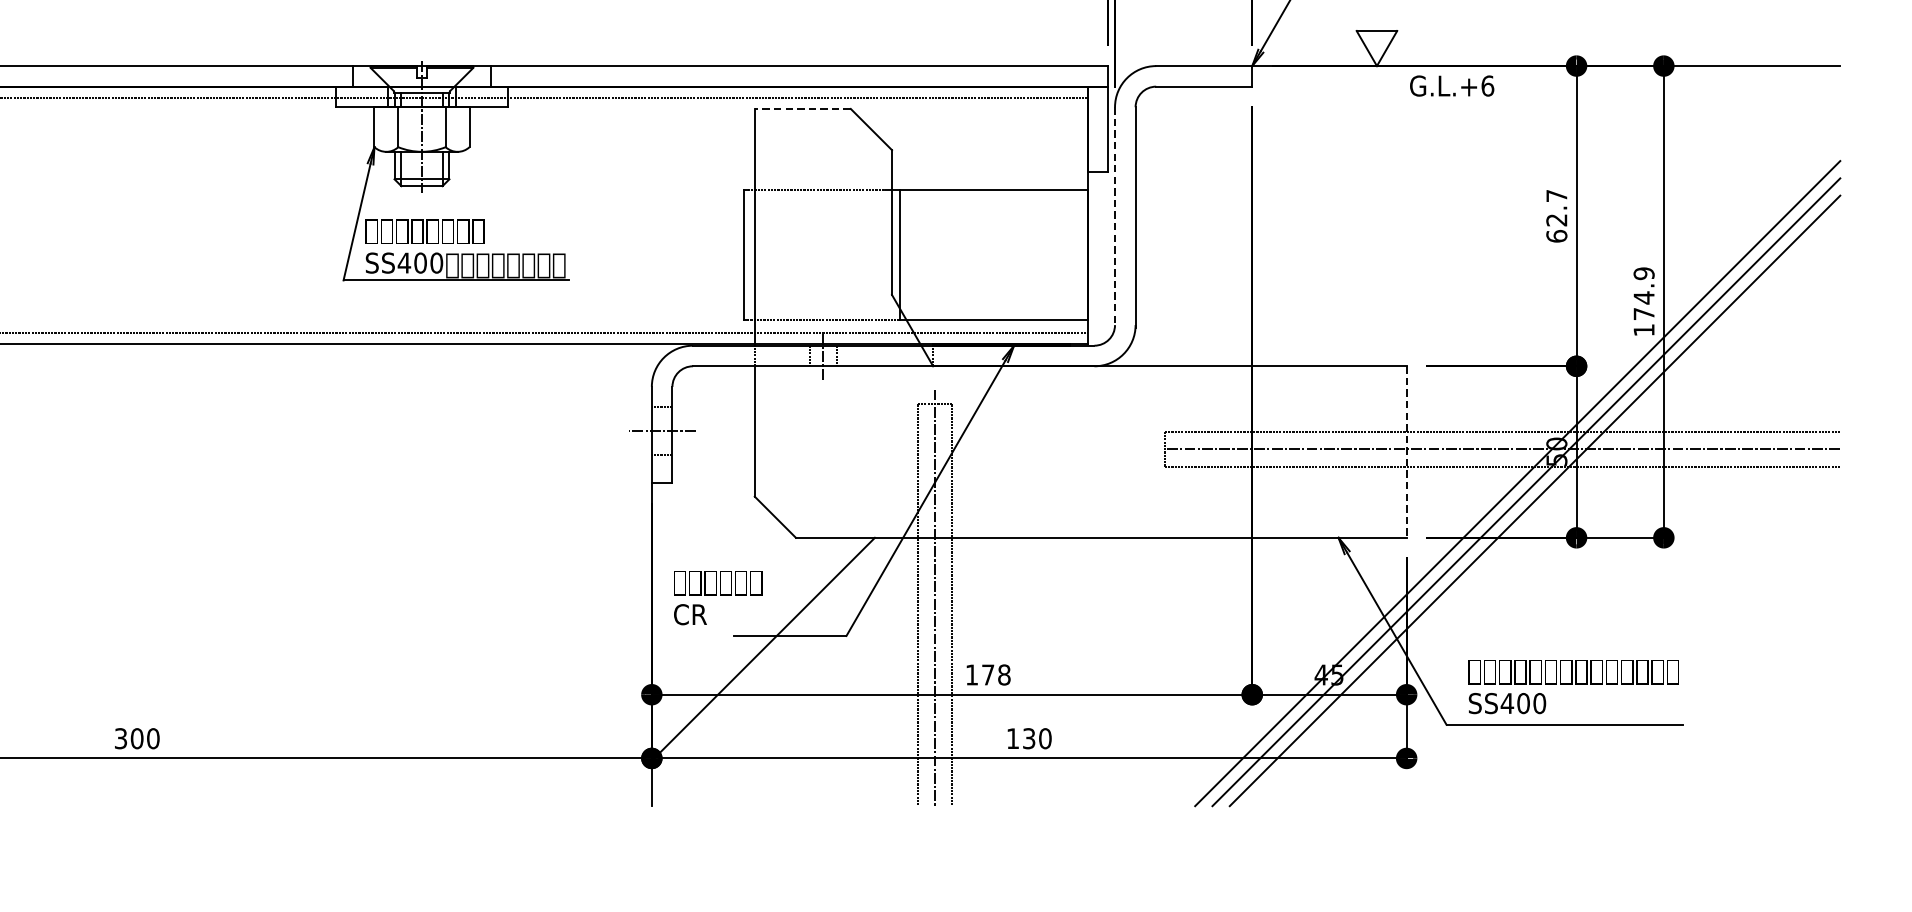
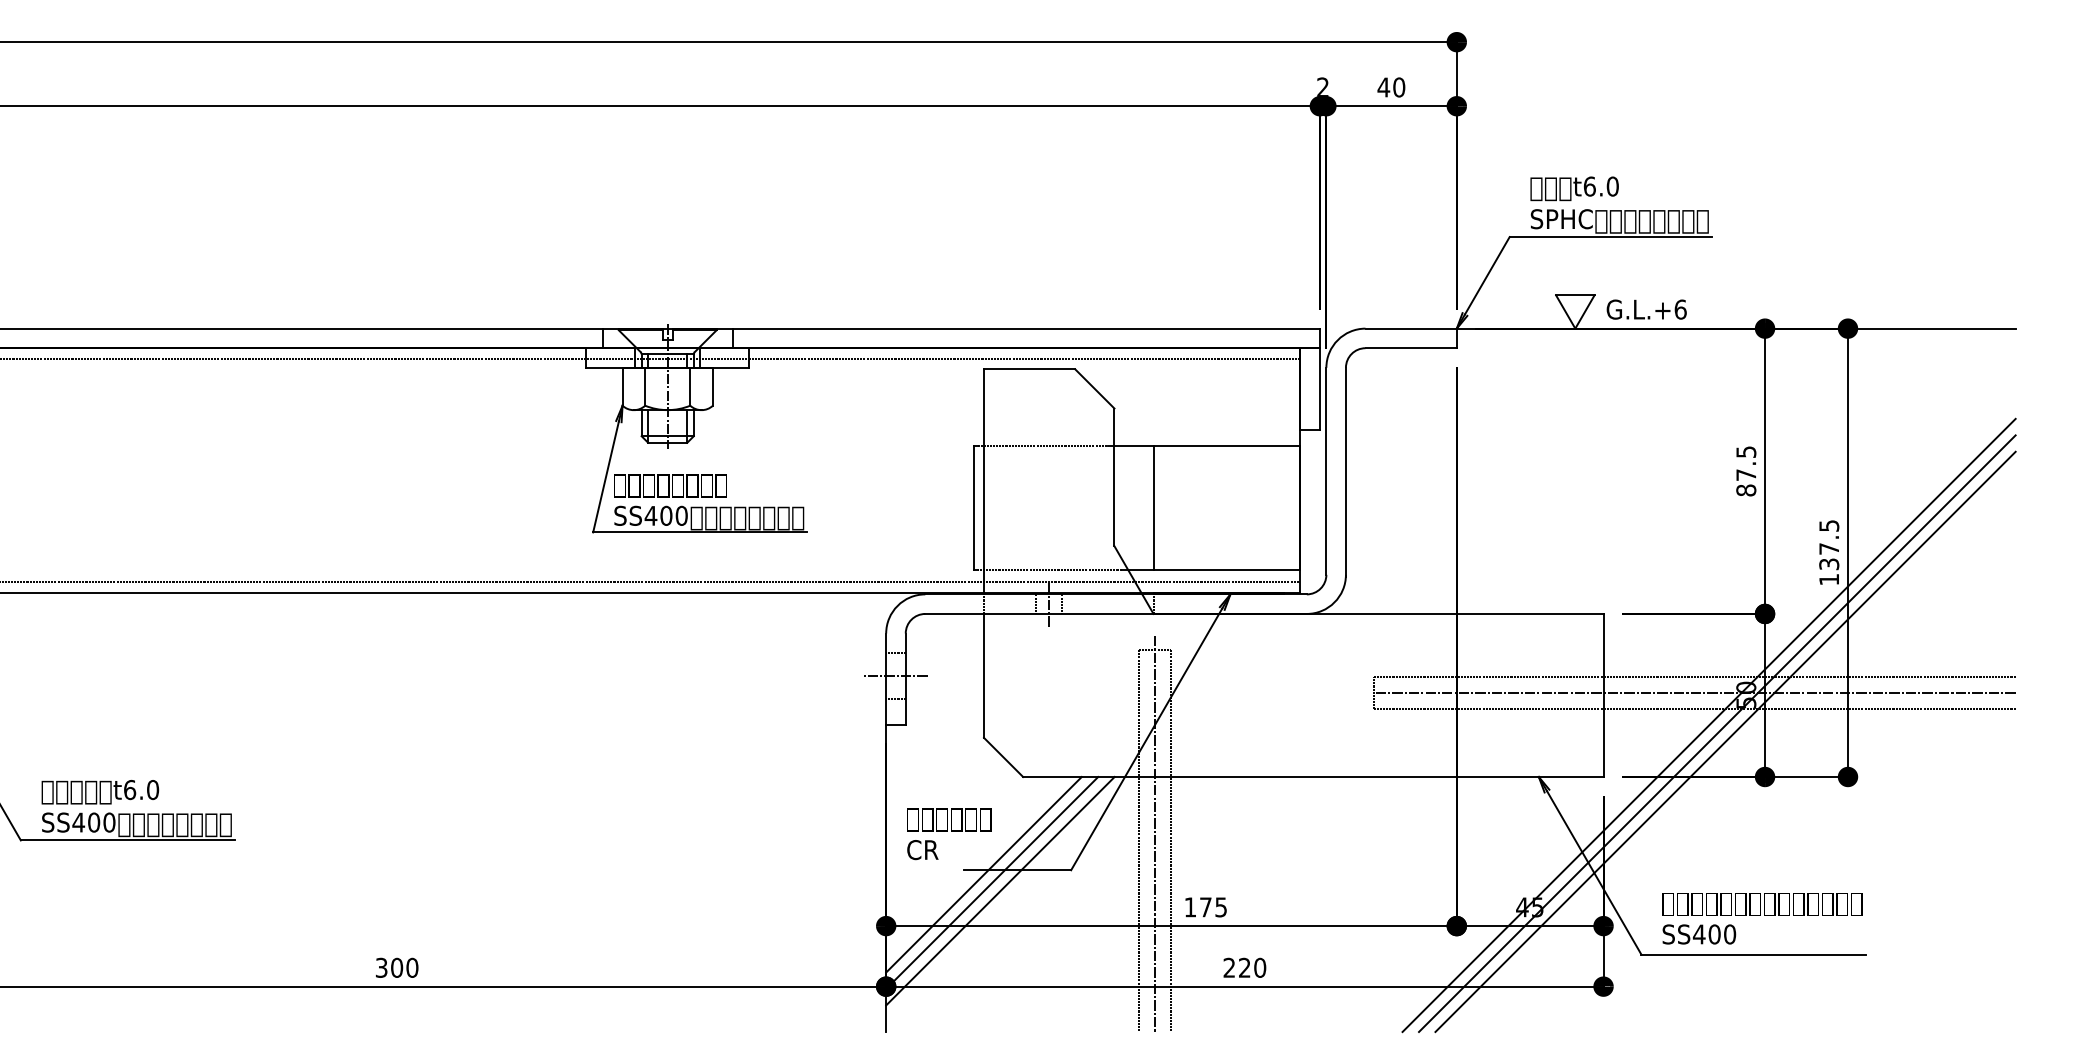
text: (1451, 85) -> (1646, 309), moved
line: (802, 109) -> (1029, 369), dashed -> solid
line: (1115, 216) -> (1326, 471), dashed -> solid
text: (1557, 216) -> (1746, 471), 62.7 -> 87.5
line: (899, 254) -> (1153, 507), moved
text: (1644, 294) -> (1829, 545), 174.9 -> 137.5
line: (1406, 452) -> (1603, 695), dashed -> solid
line: (754, 640) -> (983, 874), added
line: (772, 657) -> (1000, 890), added
text: (1004, 675) -> (1221, 907), 178 -> 175
text: (1020, 738) -> (1236, 967), 130 -> 220

